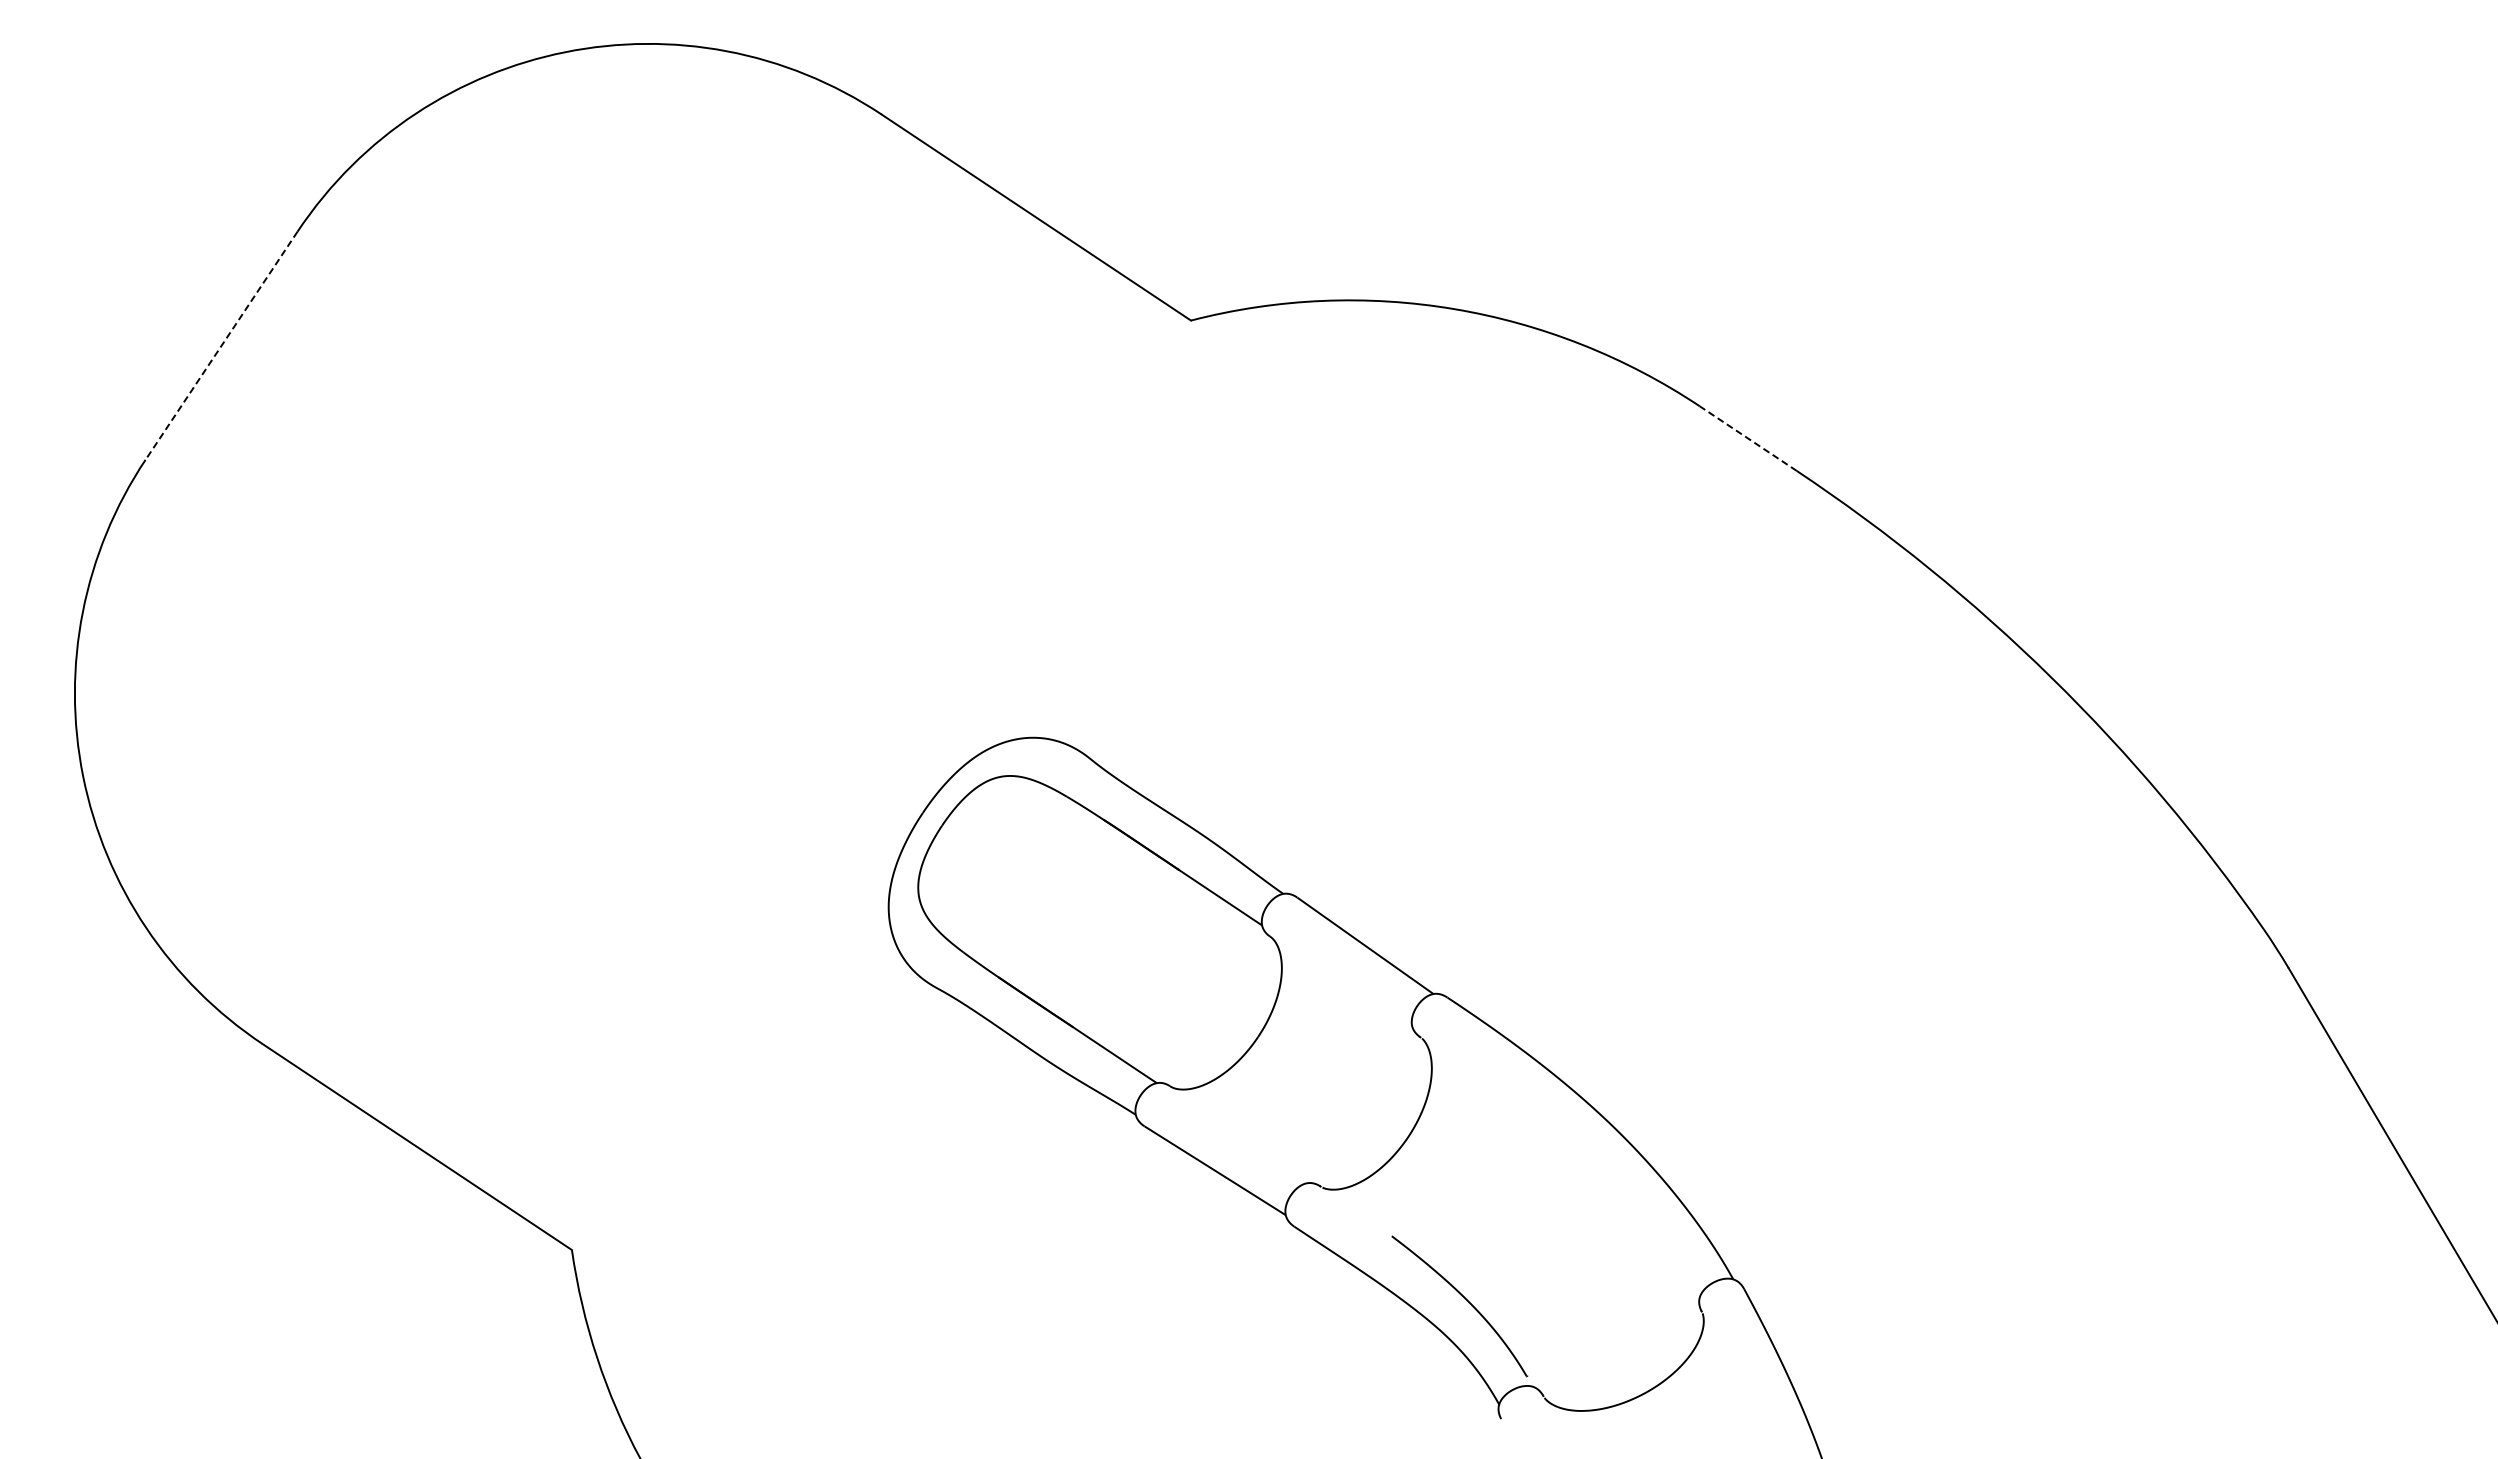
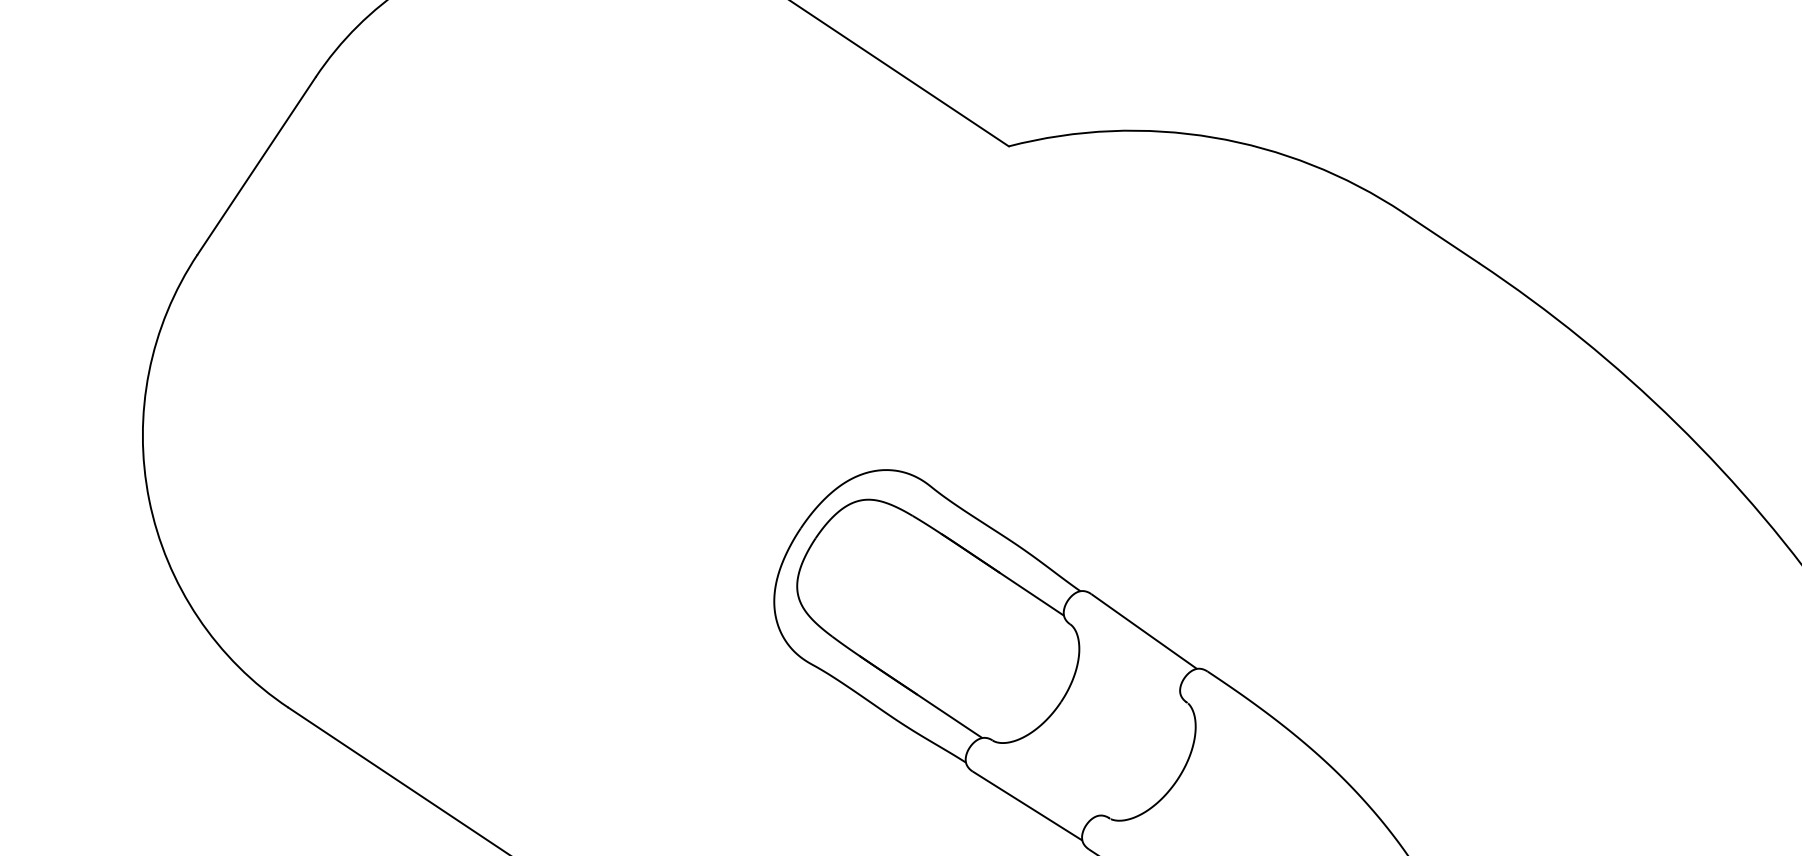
line: (221, 346) -> (256, 166), dashed -> solid
line: (1747, 438) -> (1440, 237), dashed -> solid

